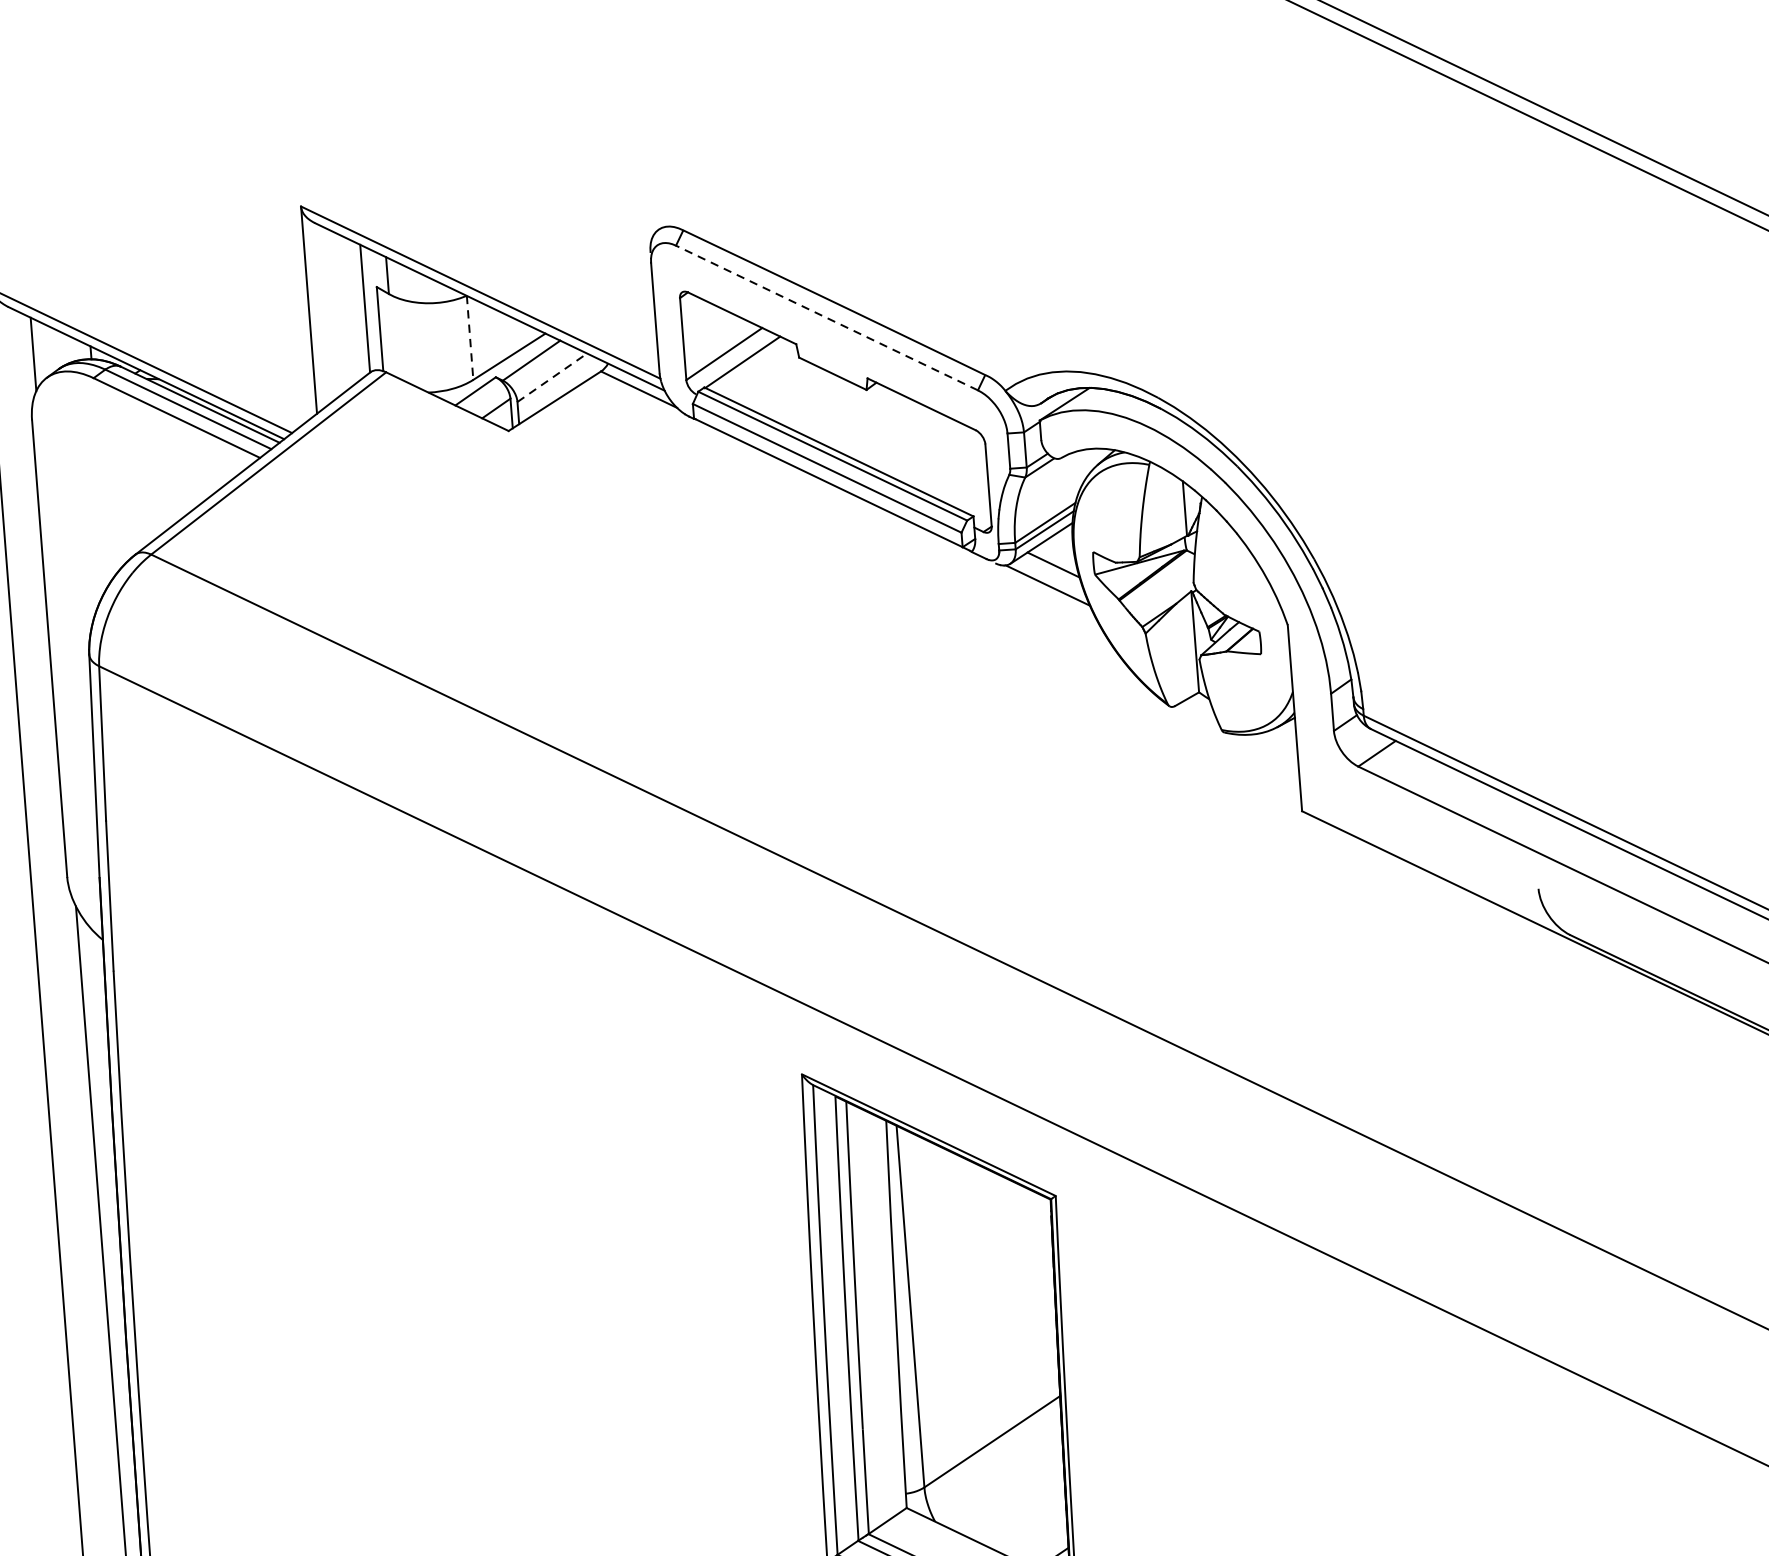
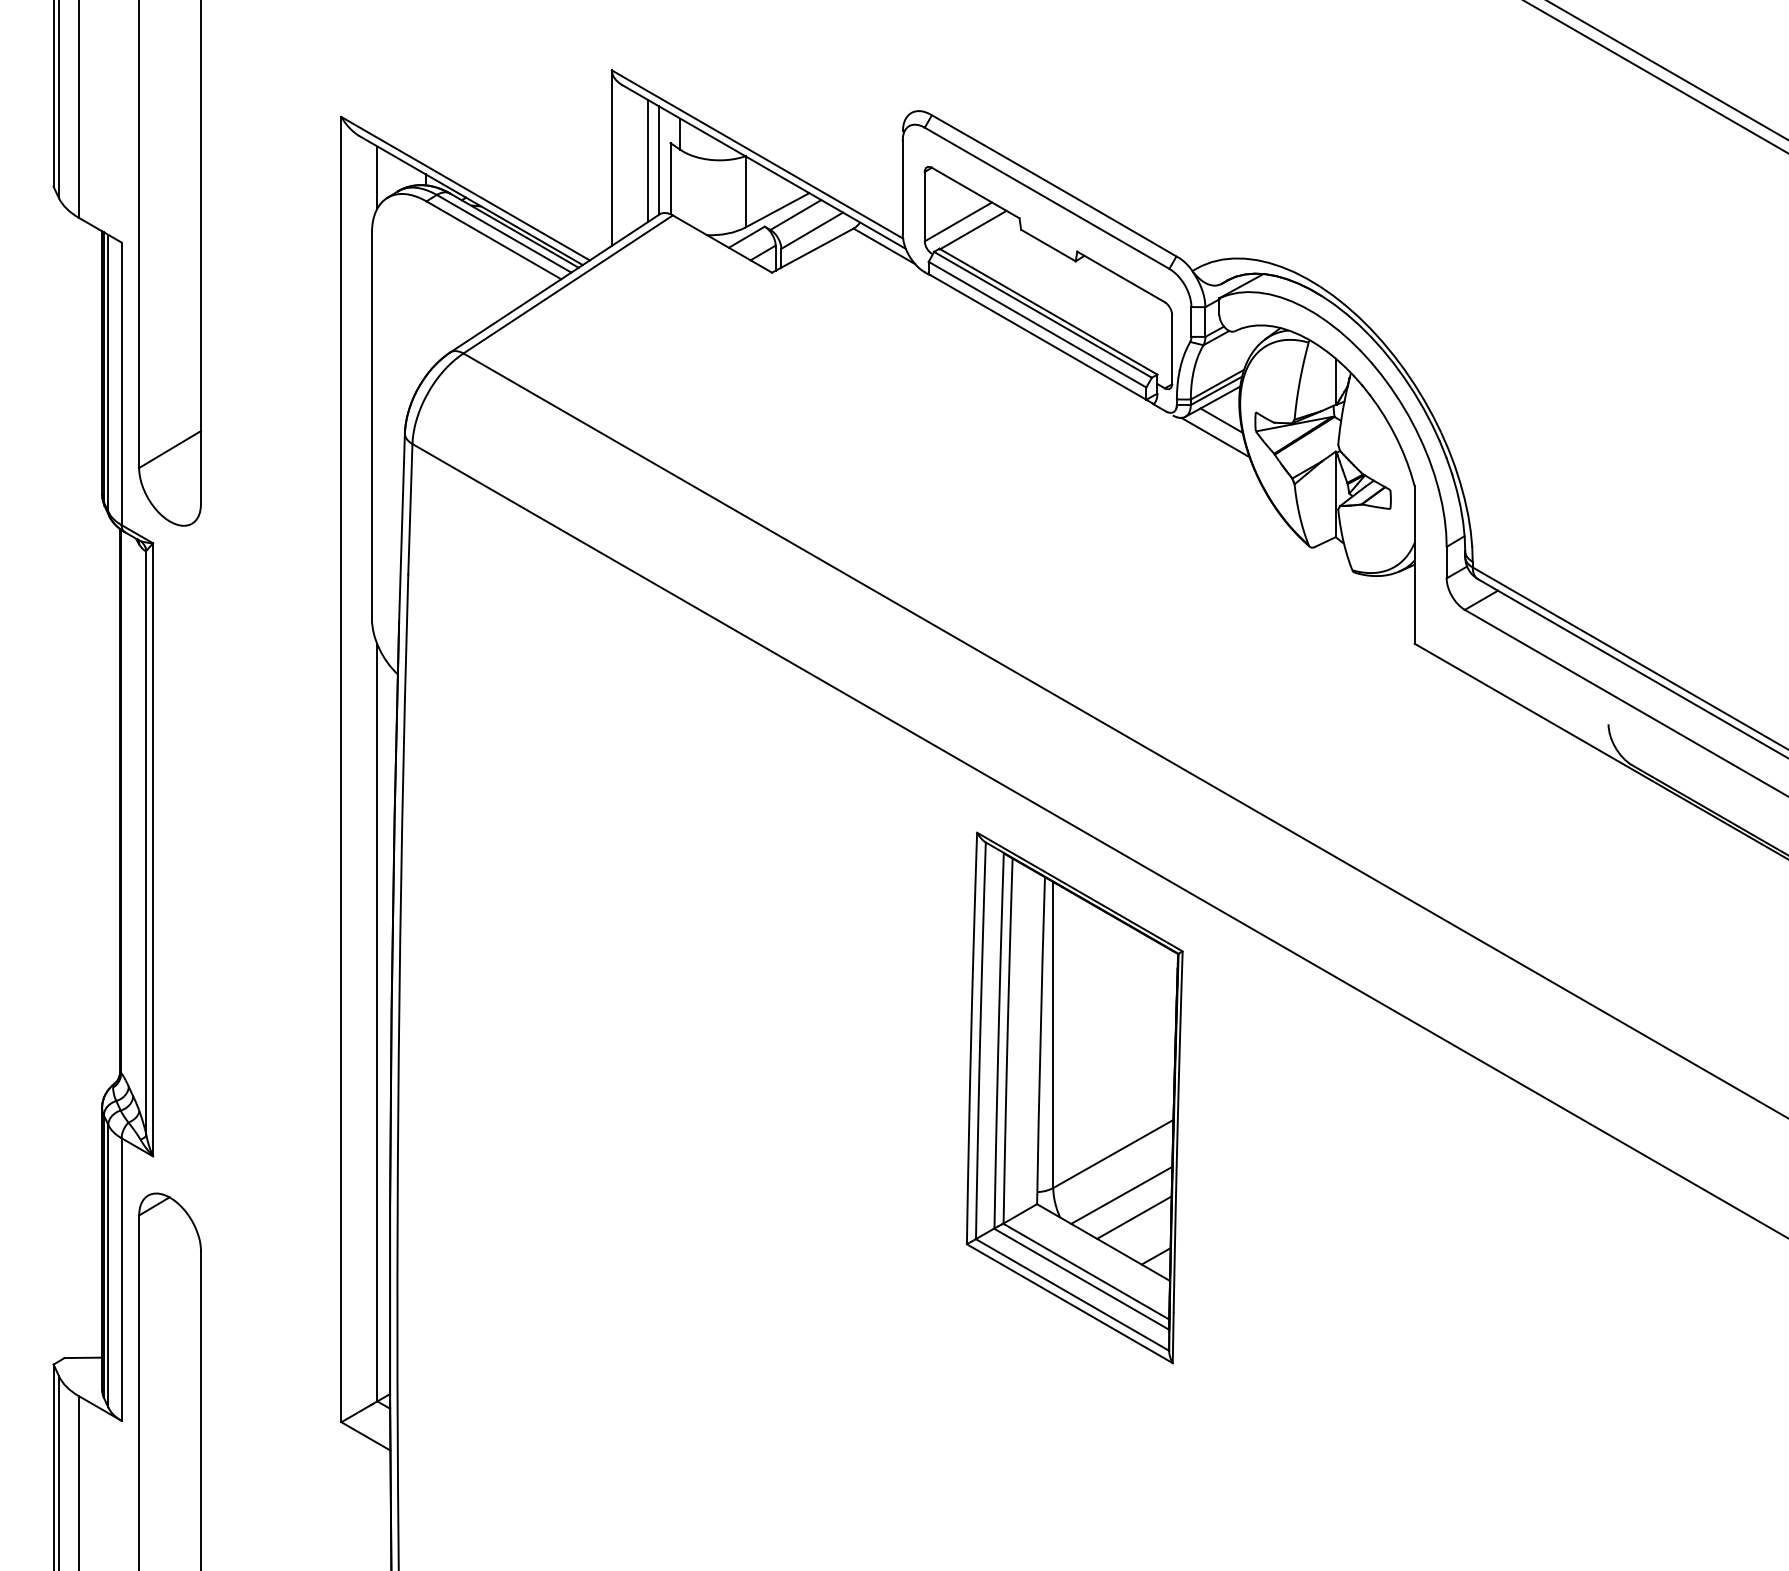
line: (352, 309) -> (648, 160), added
line: (826, 318) -> (1046, 198), dashed -> solid
line: (469, 337) -> (745, 191), dashed -> solid
line: (552, 377) -> (812, 230), dashed -> solid
line: (1005, 1488) -> (1121, 1194), added
line: (1023, 1514) -> (1134, 1217), added

